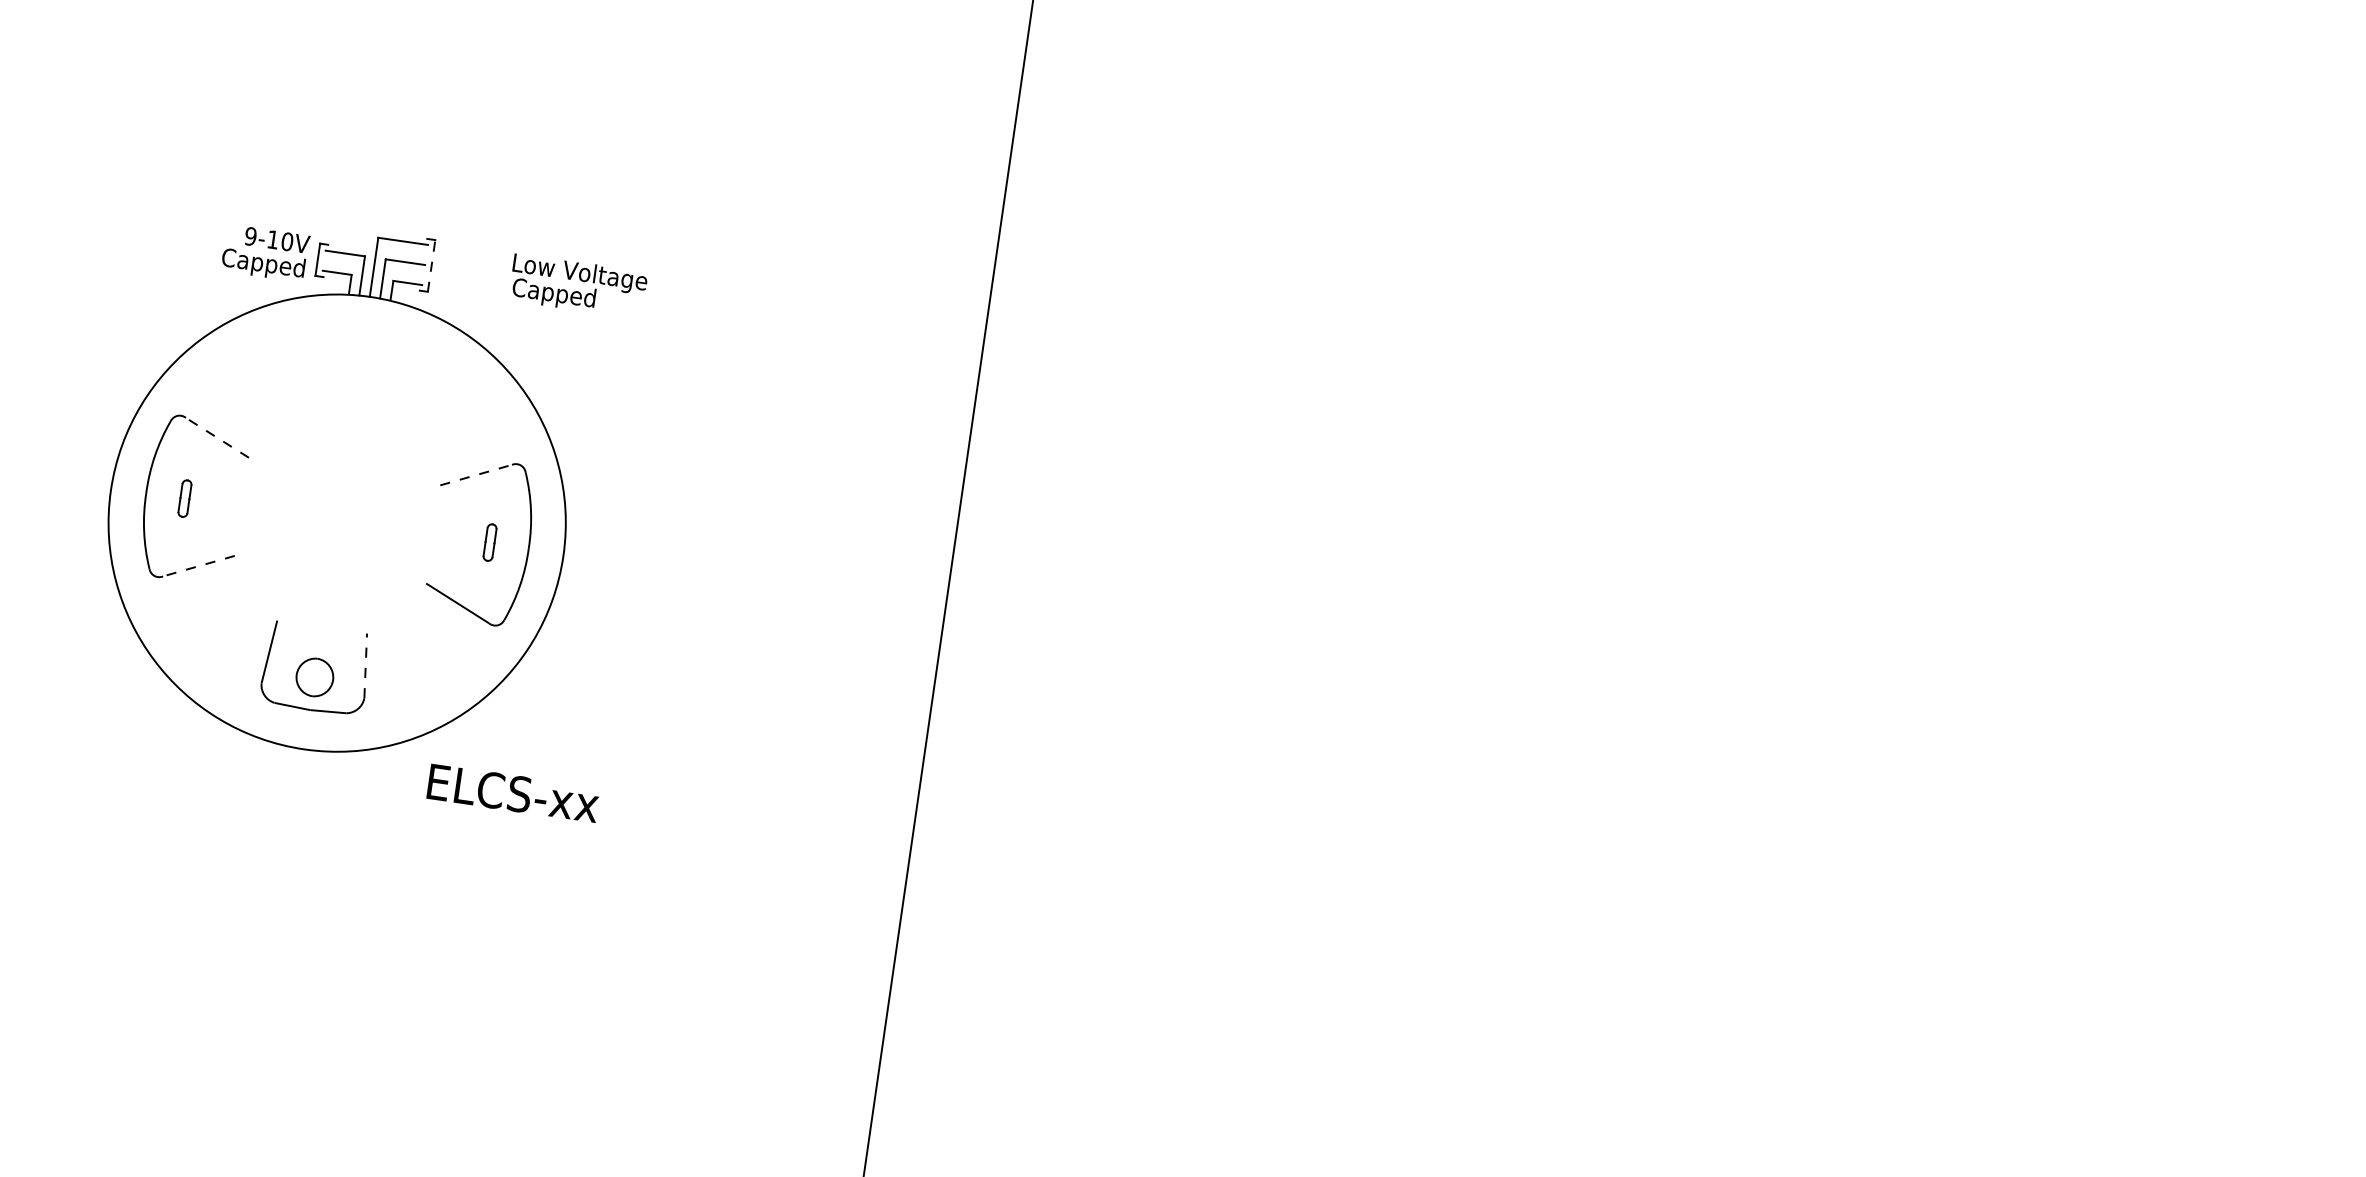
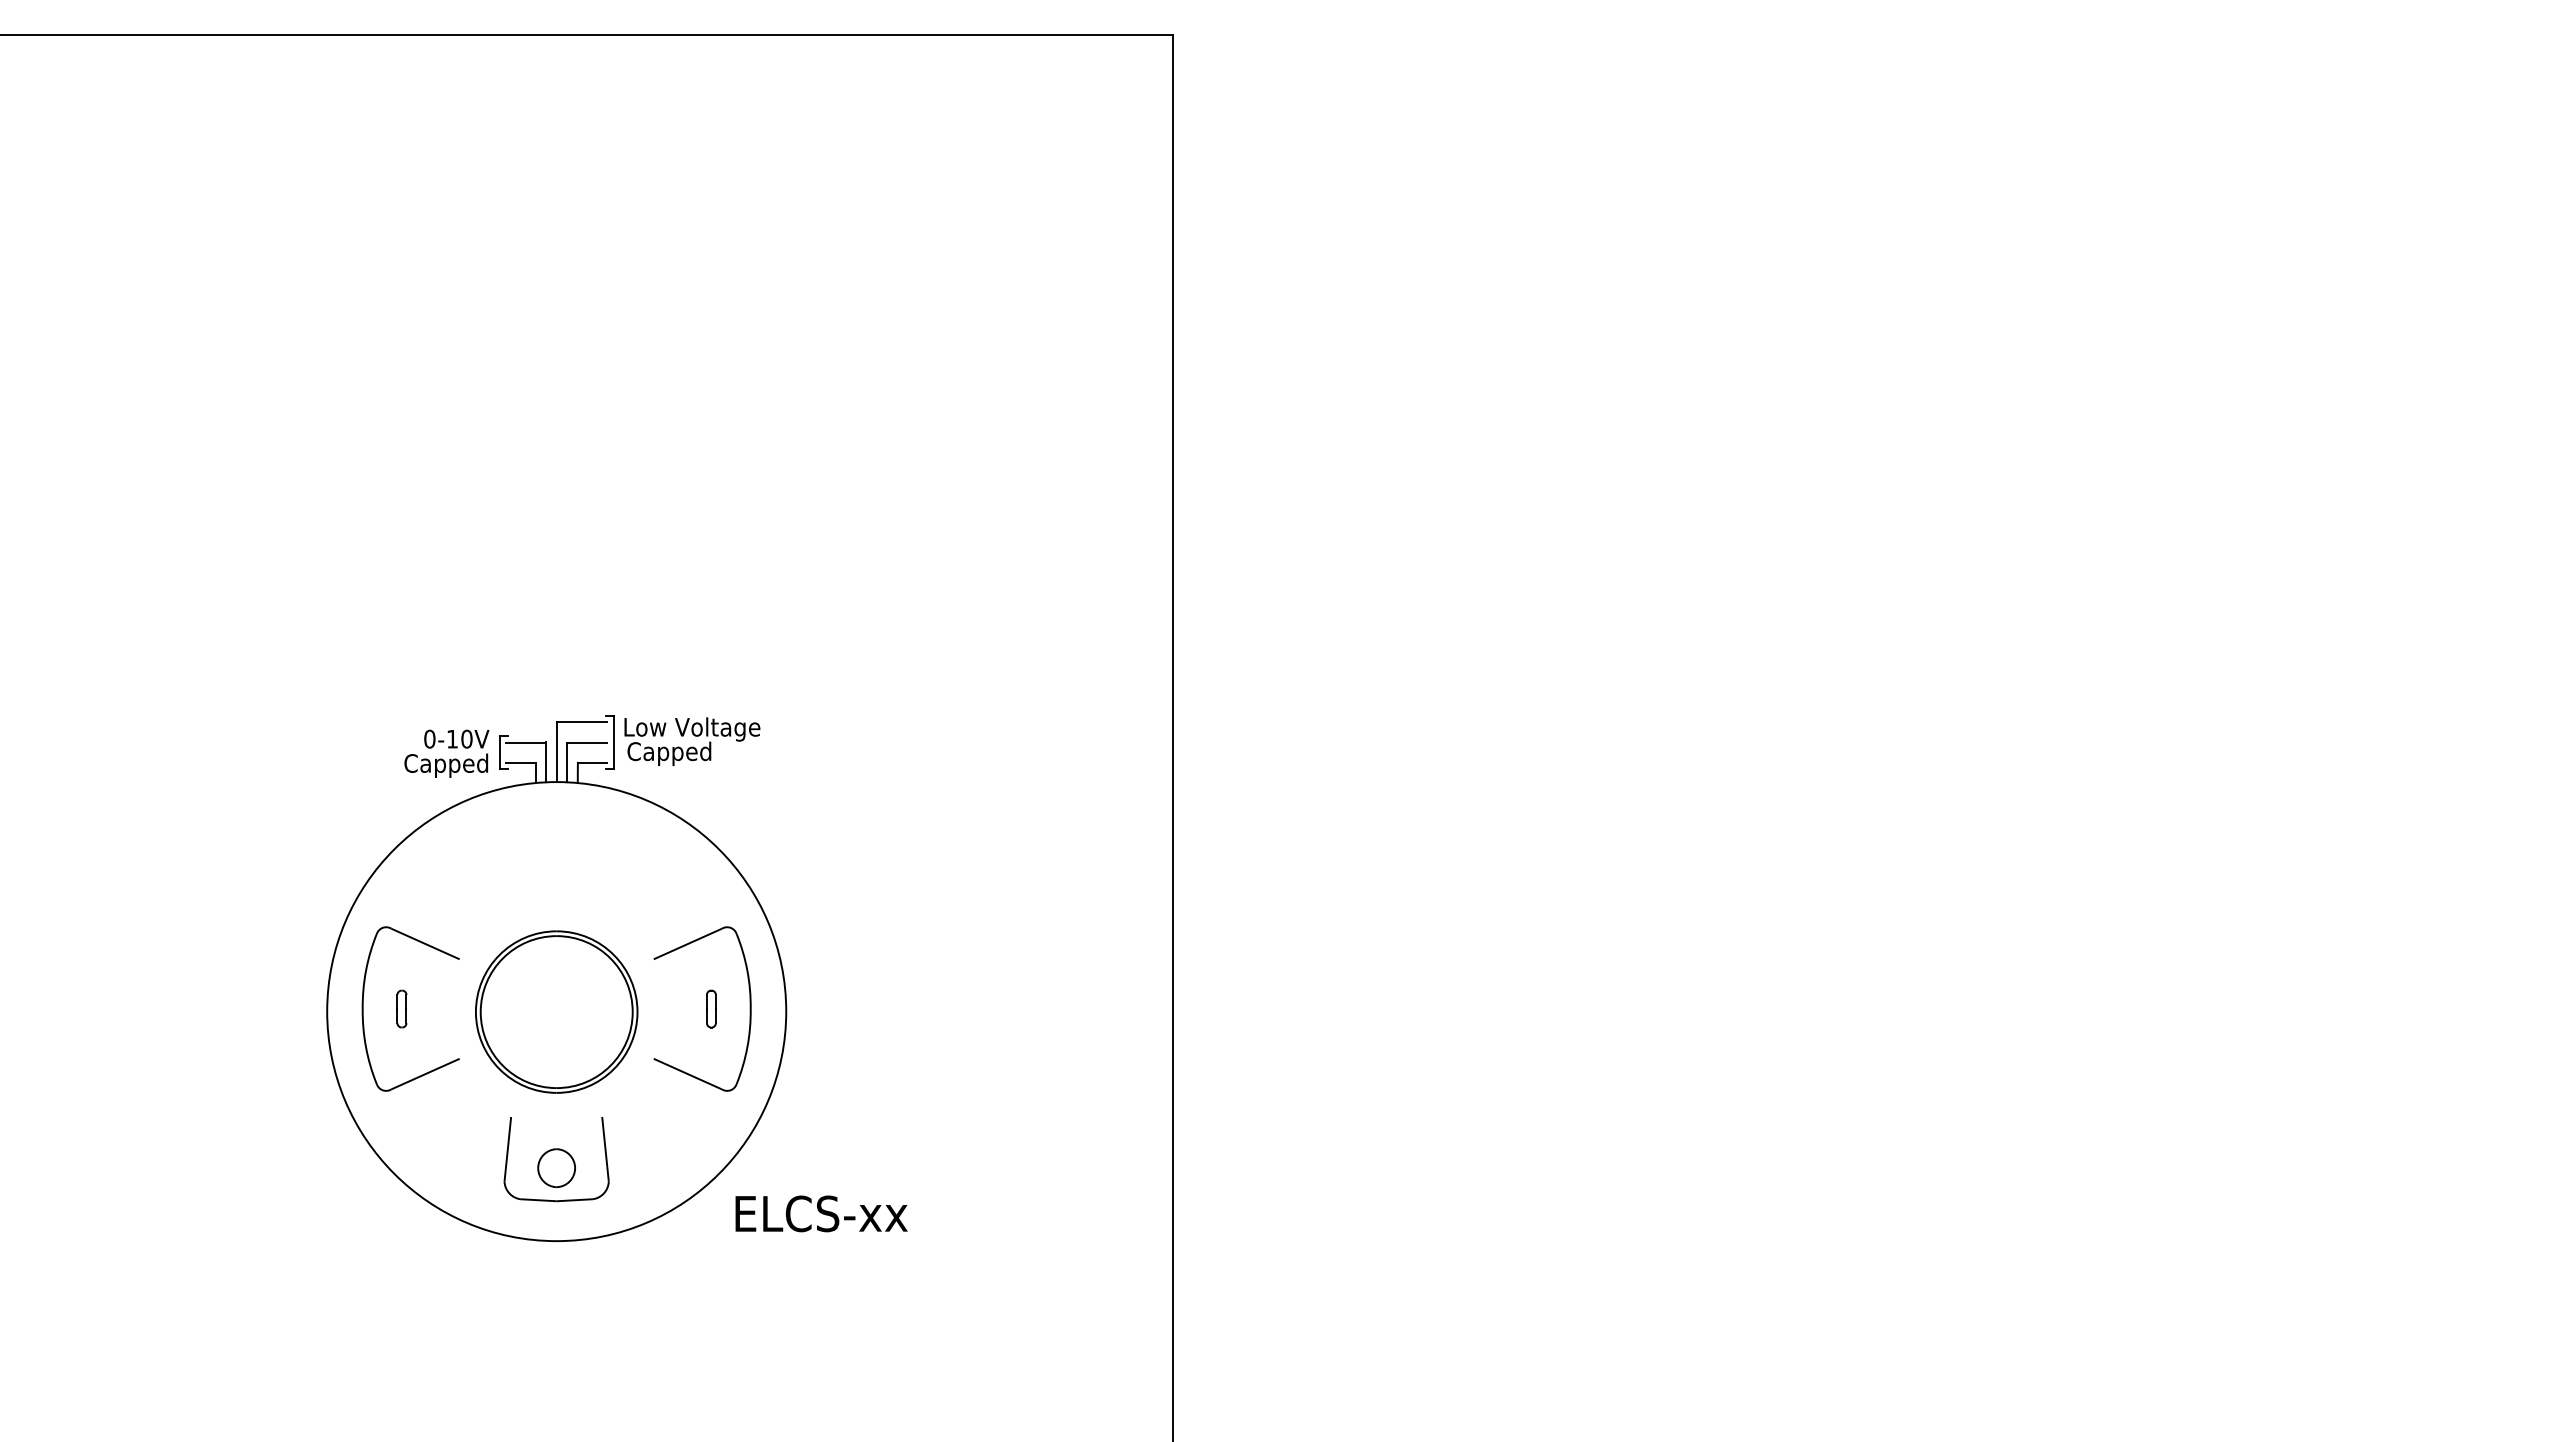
text: (250, 236) -> (429, 739), 9-10V -> 0-10V
line: (431, 265) -> (613, 742), dashed -> solid
text: (578, 286) -> (692, 741), moved
line: (217, 437) -> (425, 943), dashed -> solid
line: (476, 474) -> (688, 943), dashed -> solid
part: (337, 523) -> (556, 1011), added
line: (198, 566) -> (425, 1074), dashed -> solid
line: (365, 666) -> (605, 1149), dashed -> solid
text: (513, 792) -> (821, 1213), moved

